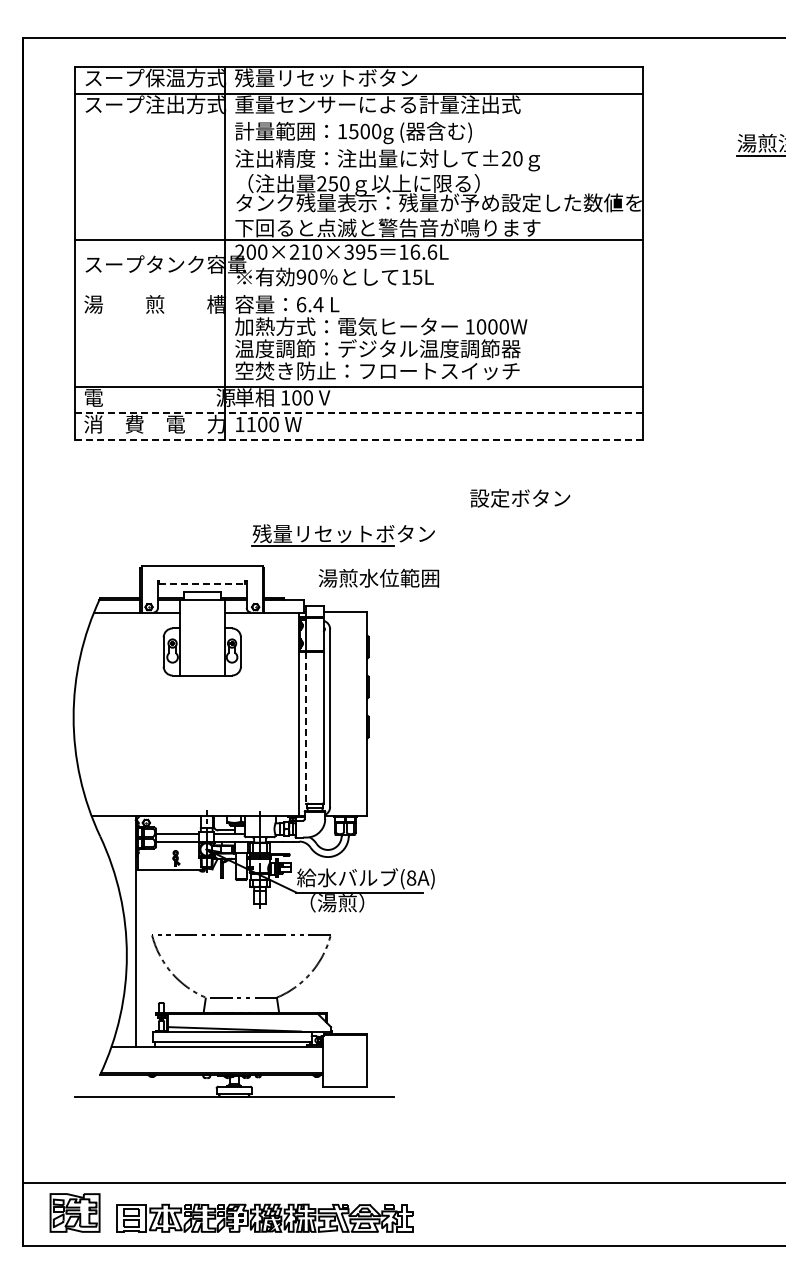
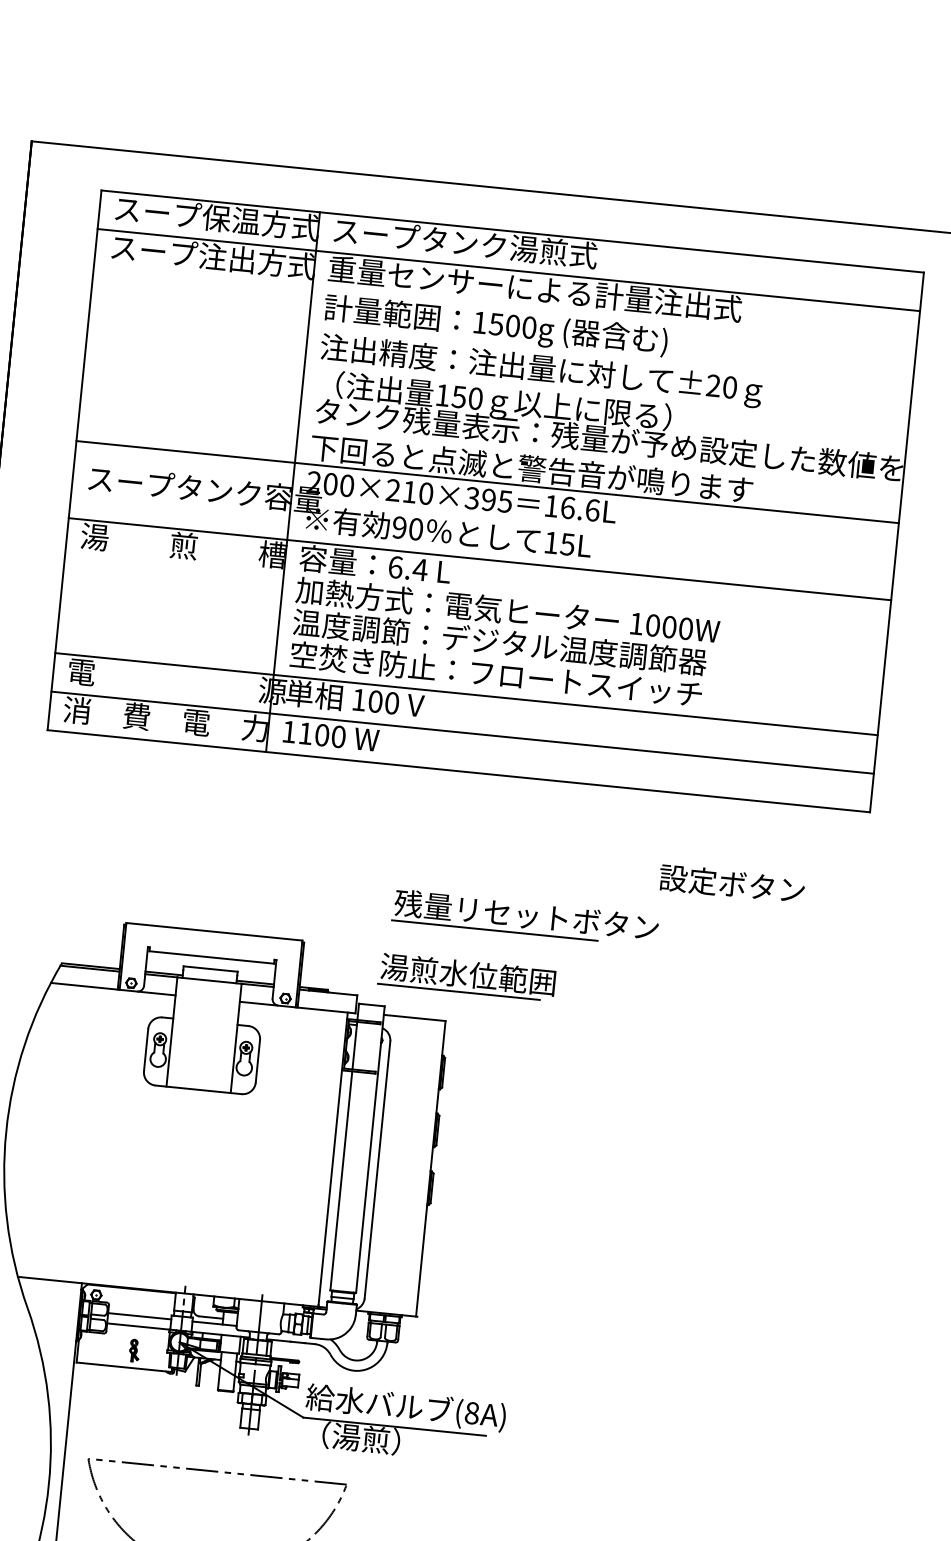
text: (326, 77) -> (464, 242), 残量リセットボタン -> スープタンク湯煎式
text: (321, 183) -> (442, 394), 250 -> 150
line: (358, 293) -> (479, 559), added
line: (359, 413) -> (463, 733), dashed -> solid
line: (359, 439) -> (460, 770), dashed -> solid
text: (520, 498) -> (732, 884), moved
part: (342, 535) -> (524, 917), moved
line: (202, 584) -> (211, 958), dashed -> solid
line: (373, 590) -> (458, 991), added
line: (306, 728) -> (341, 1181), dashed -> solid

